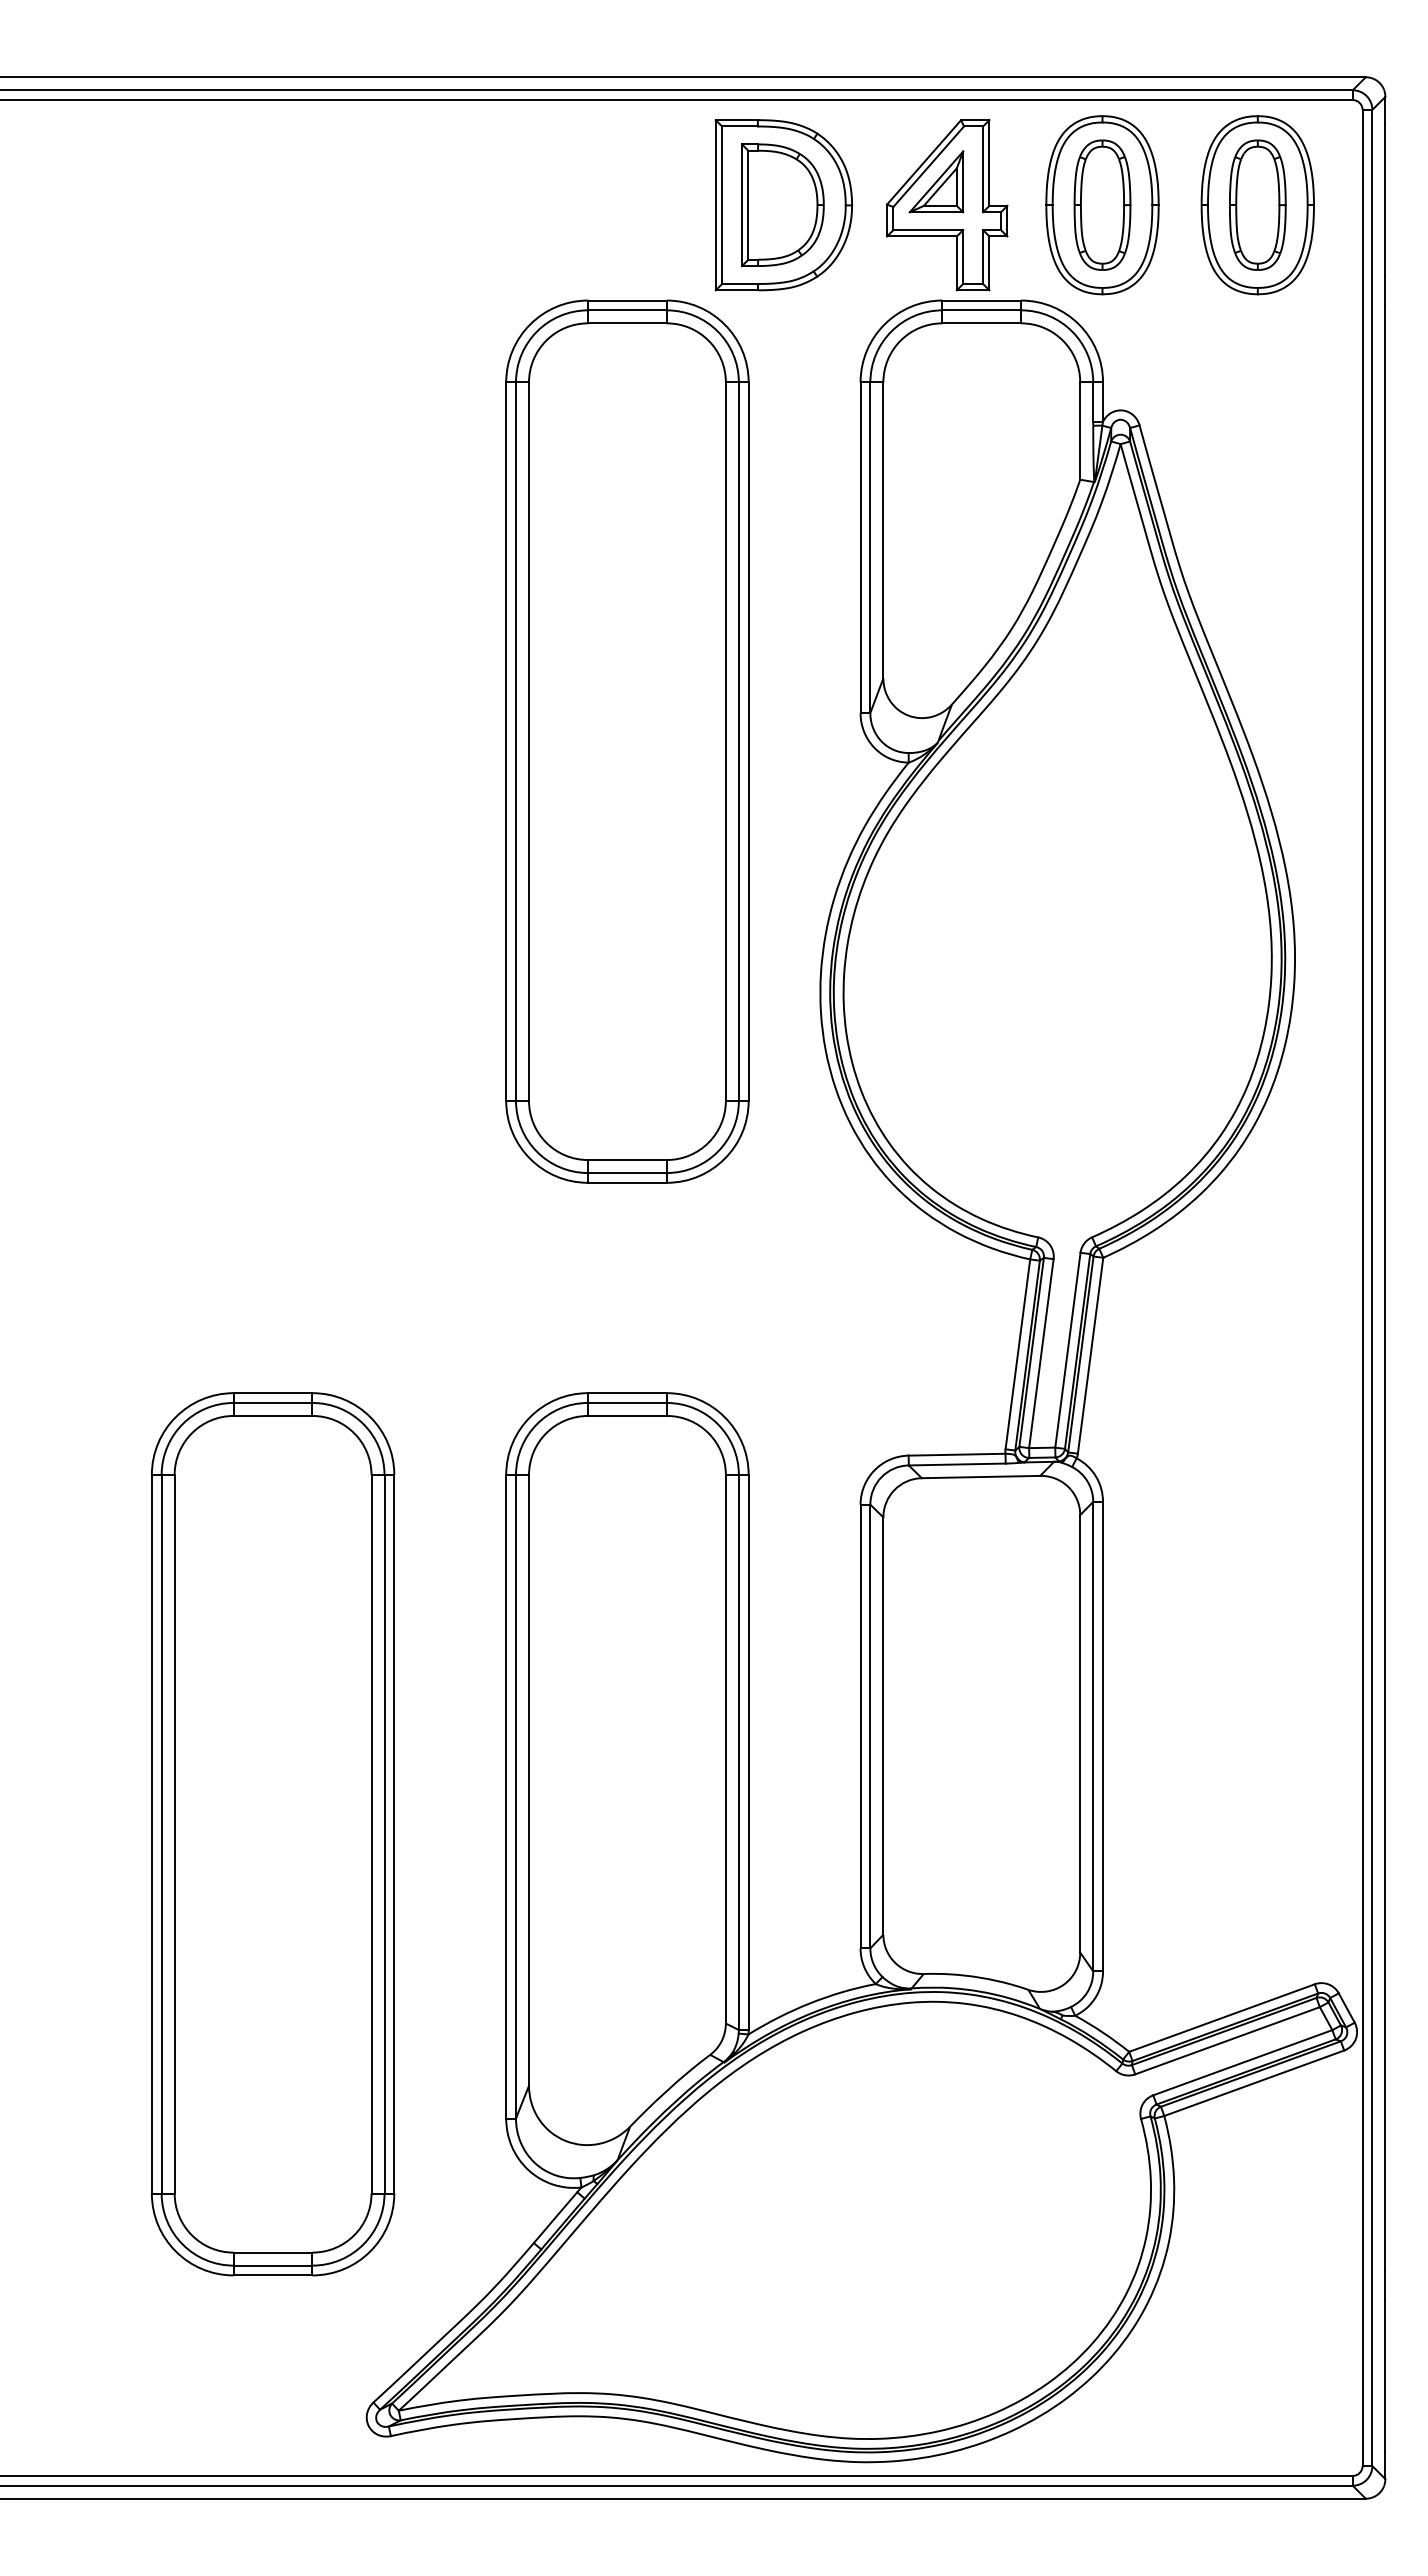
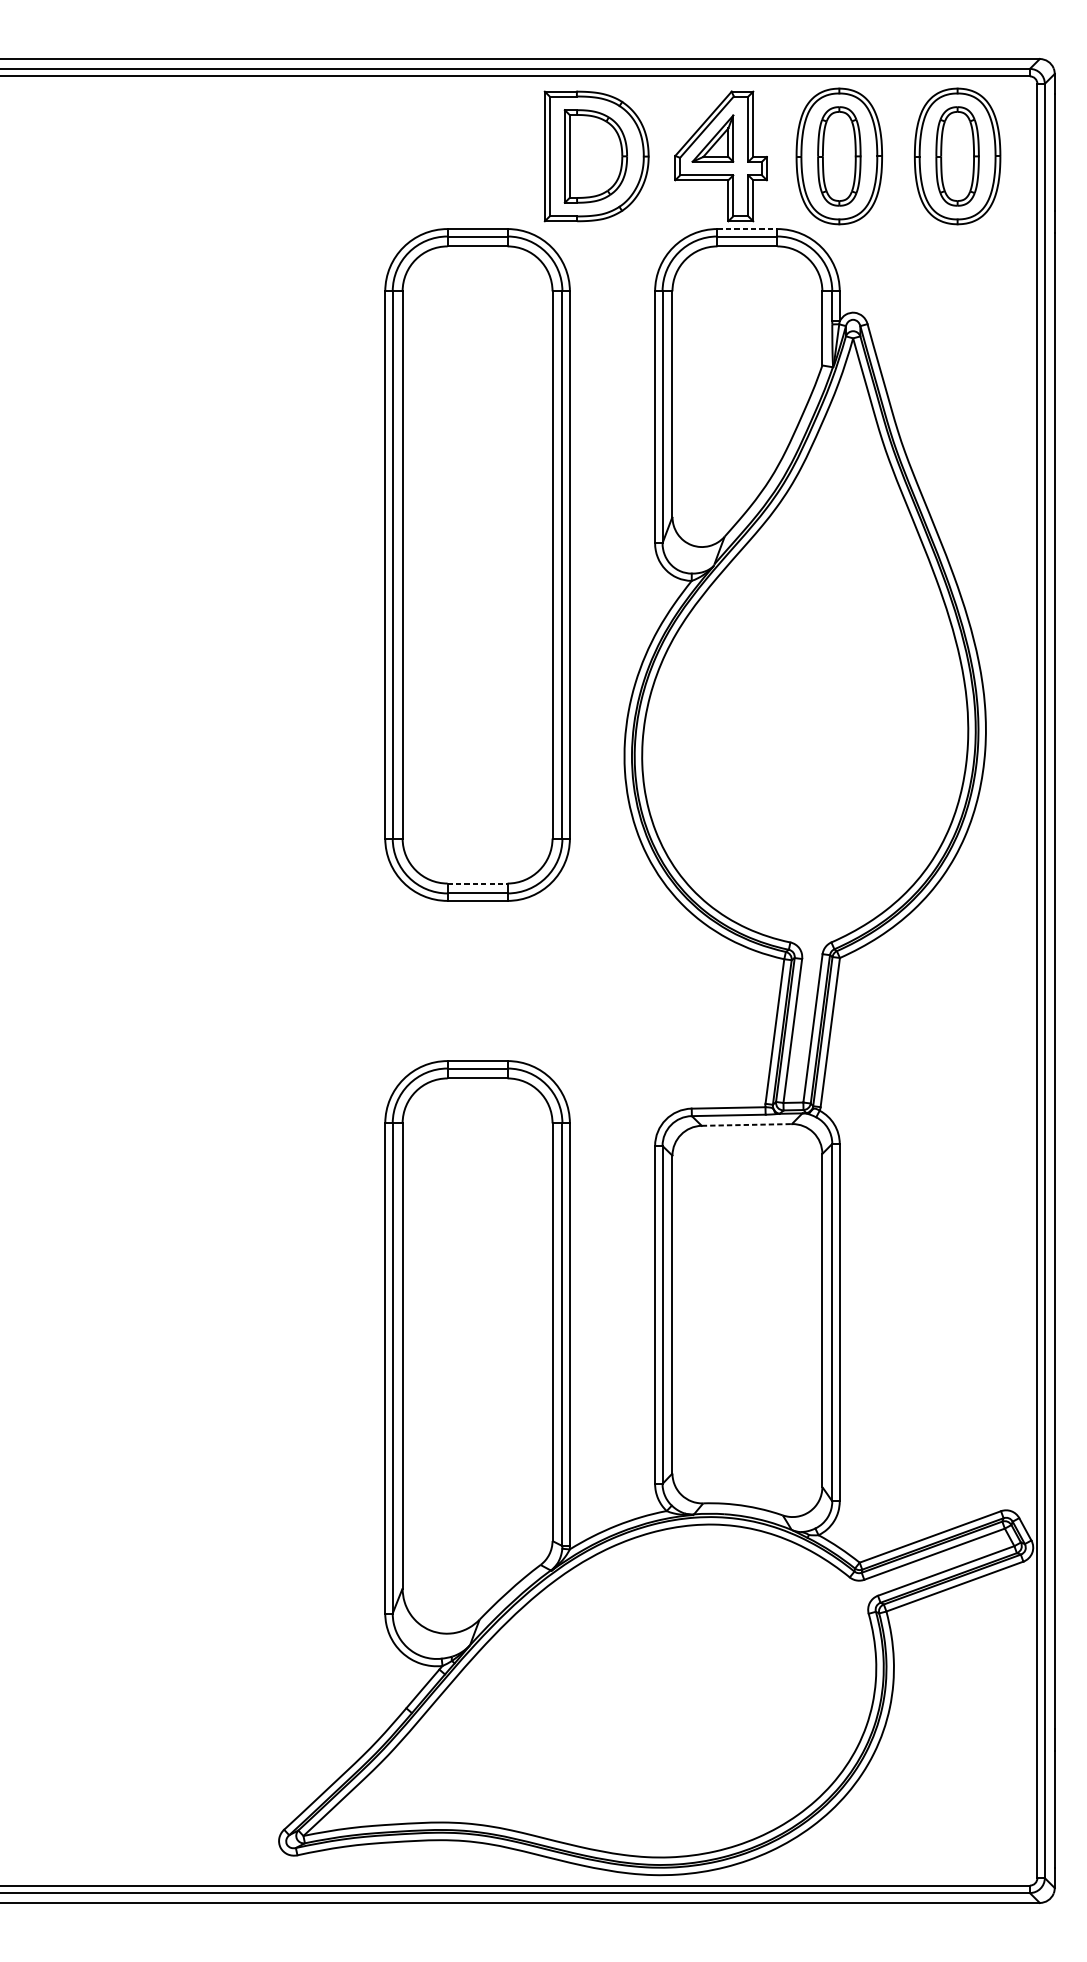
line: (982, 300) -> (747, 229), solid -> dashed
line: (627, 1160) -> (477, 883), solid -> dashed
line: (981, 1477) -> (747, 1125), solid -> dashed
part: (273, 1834) -> (208, 1397), removed

